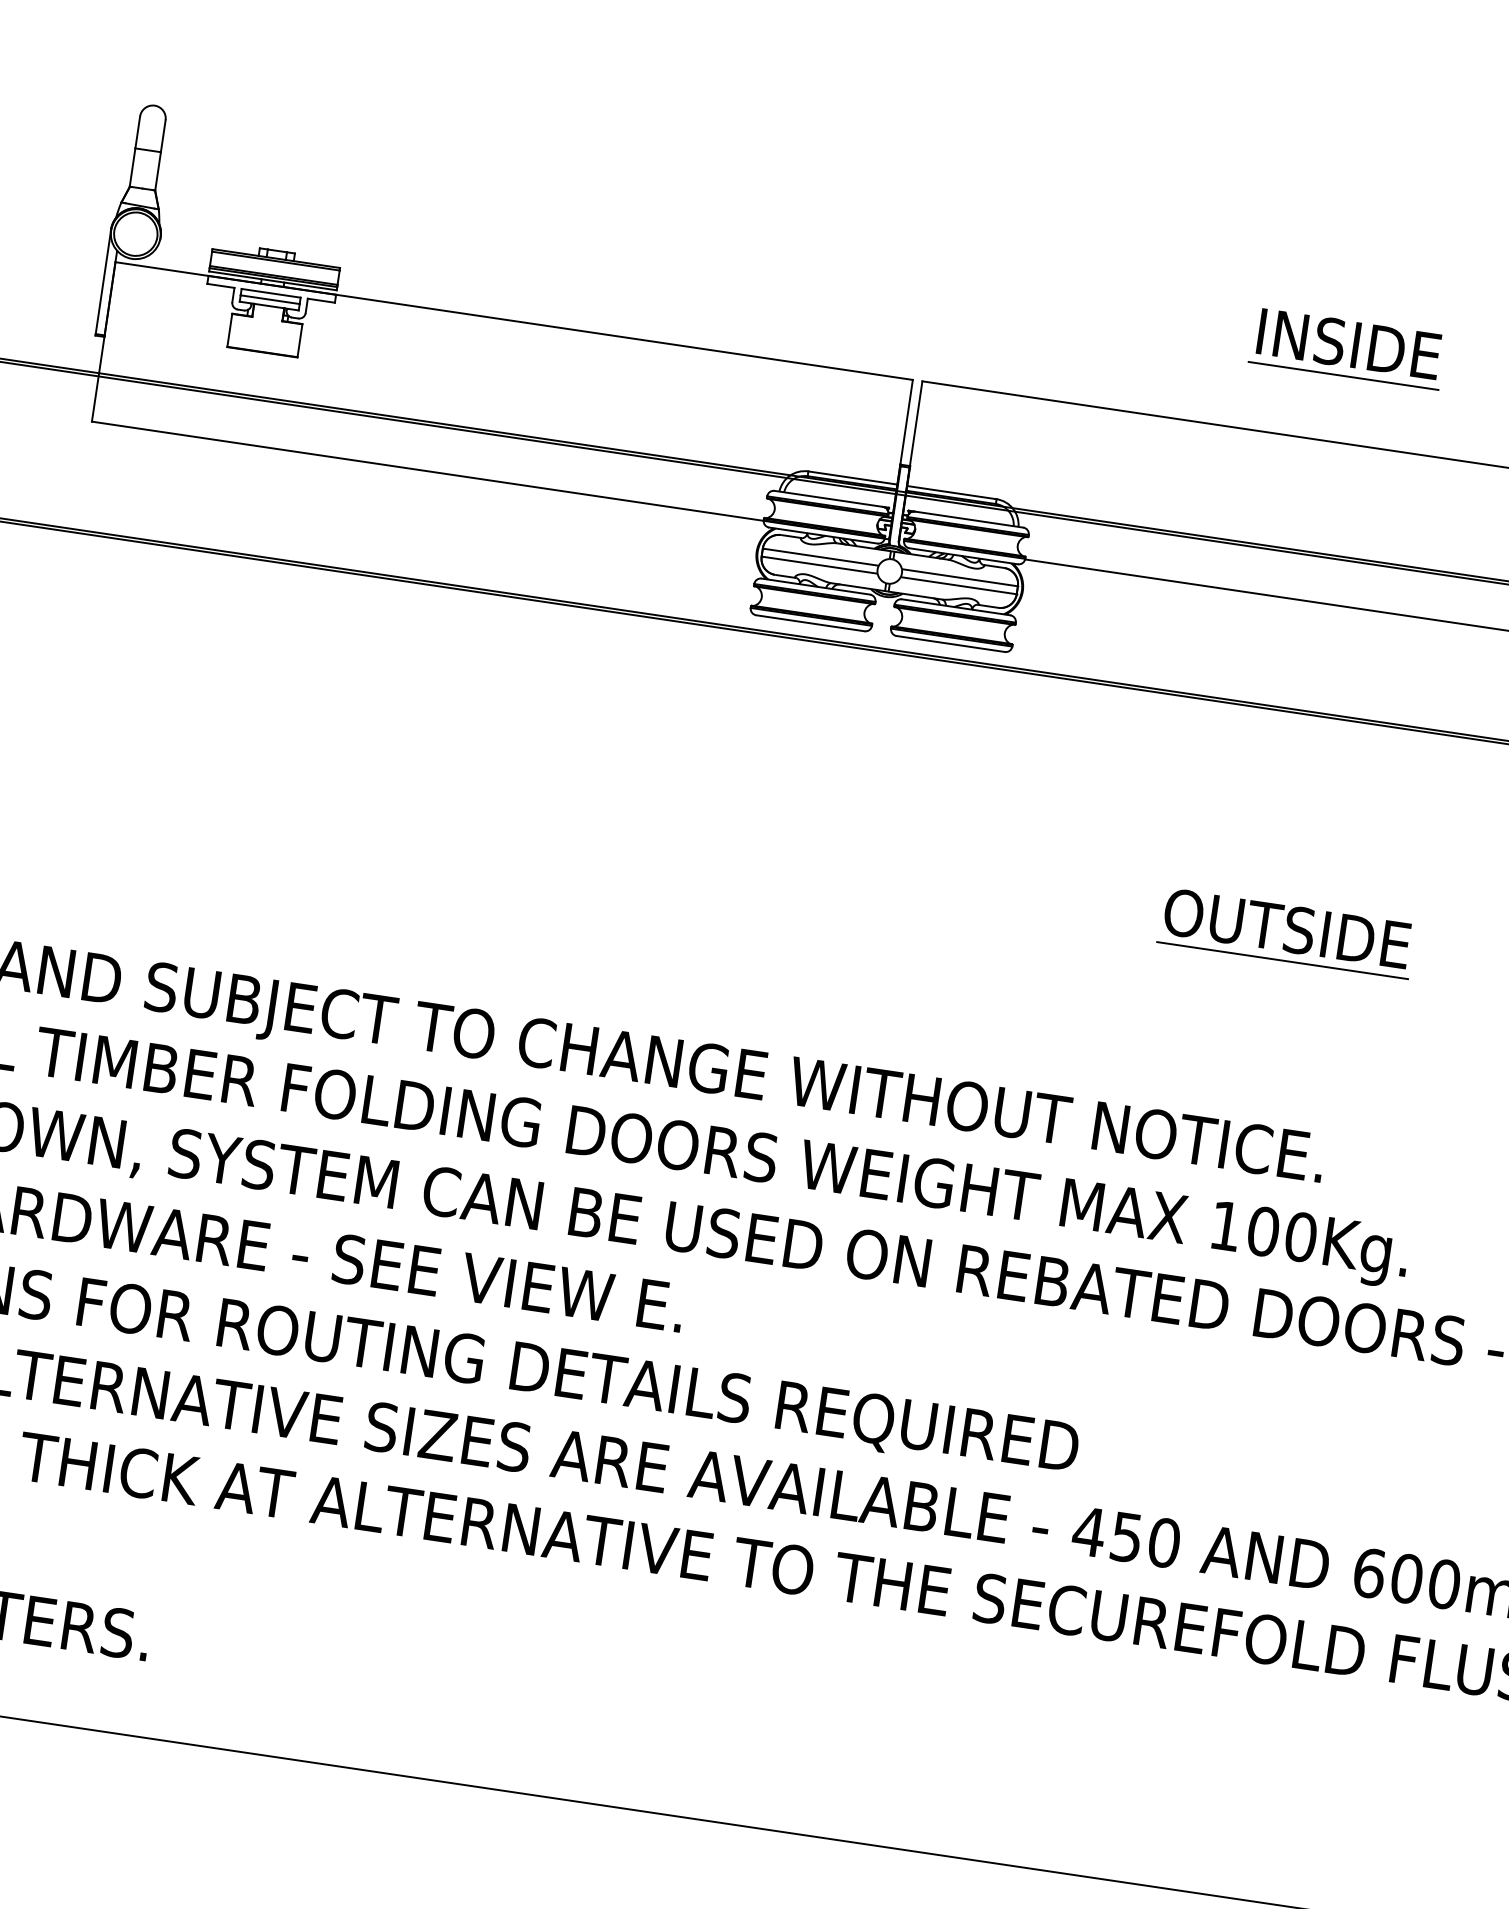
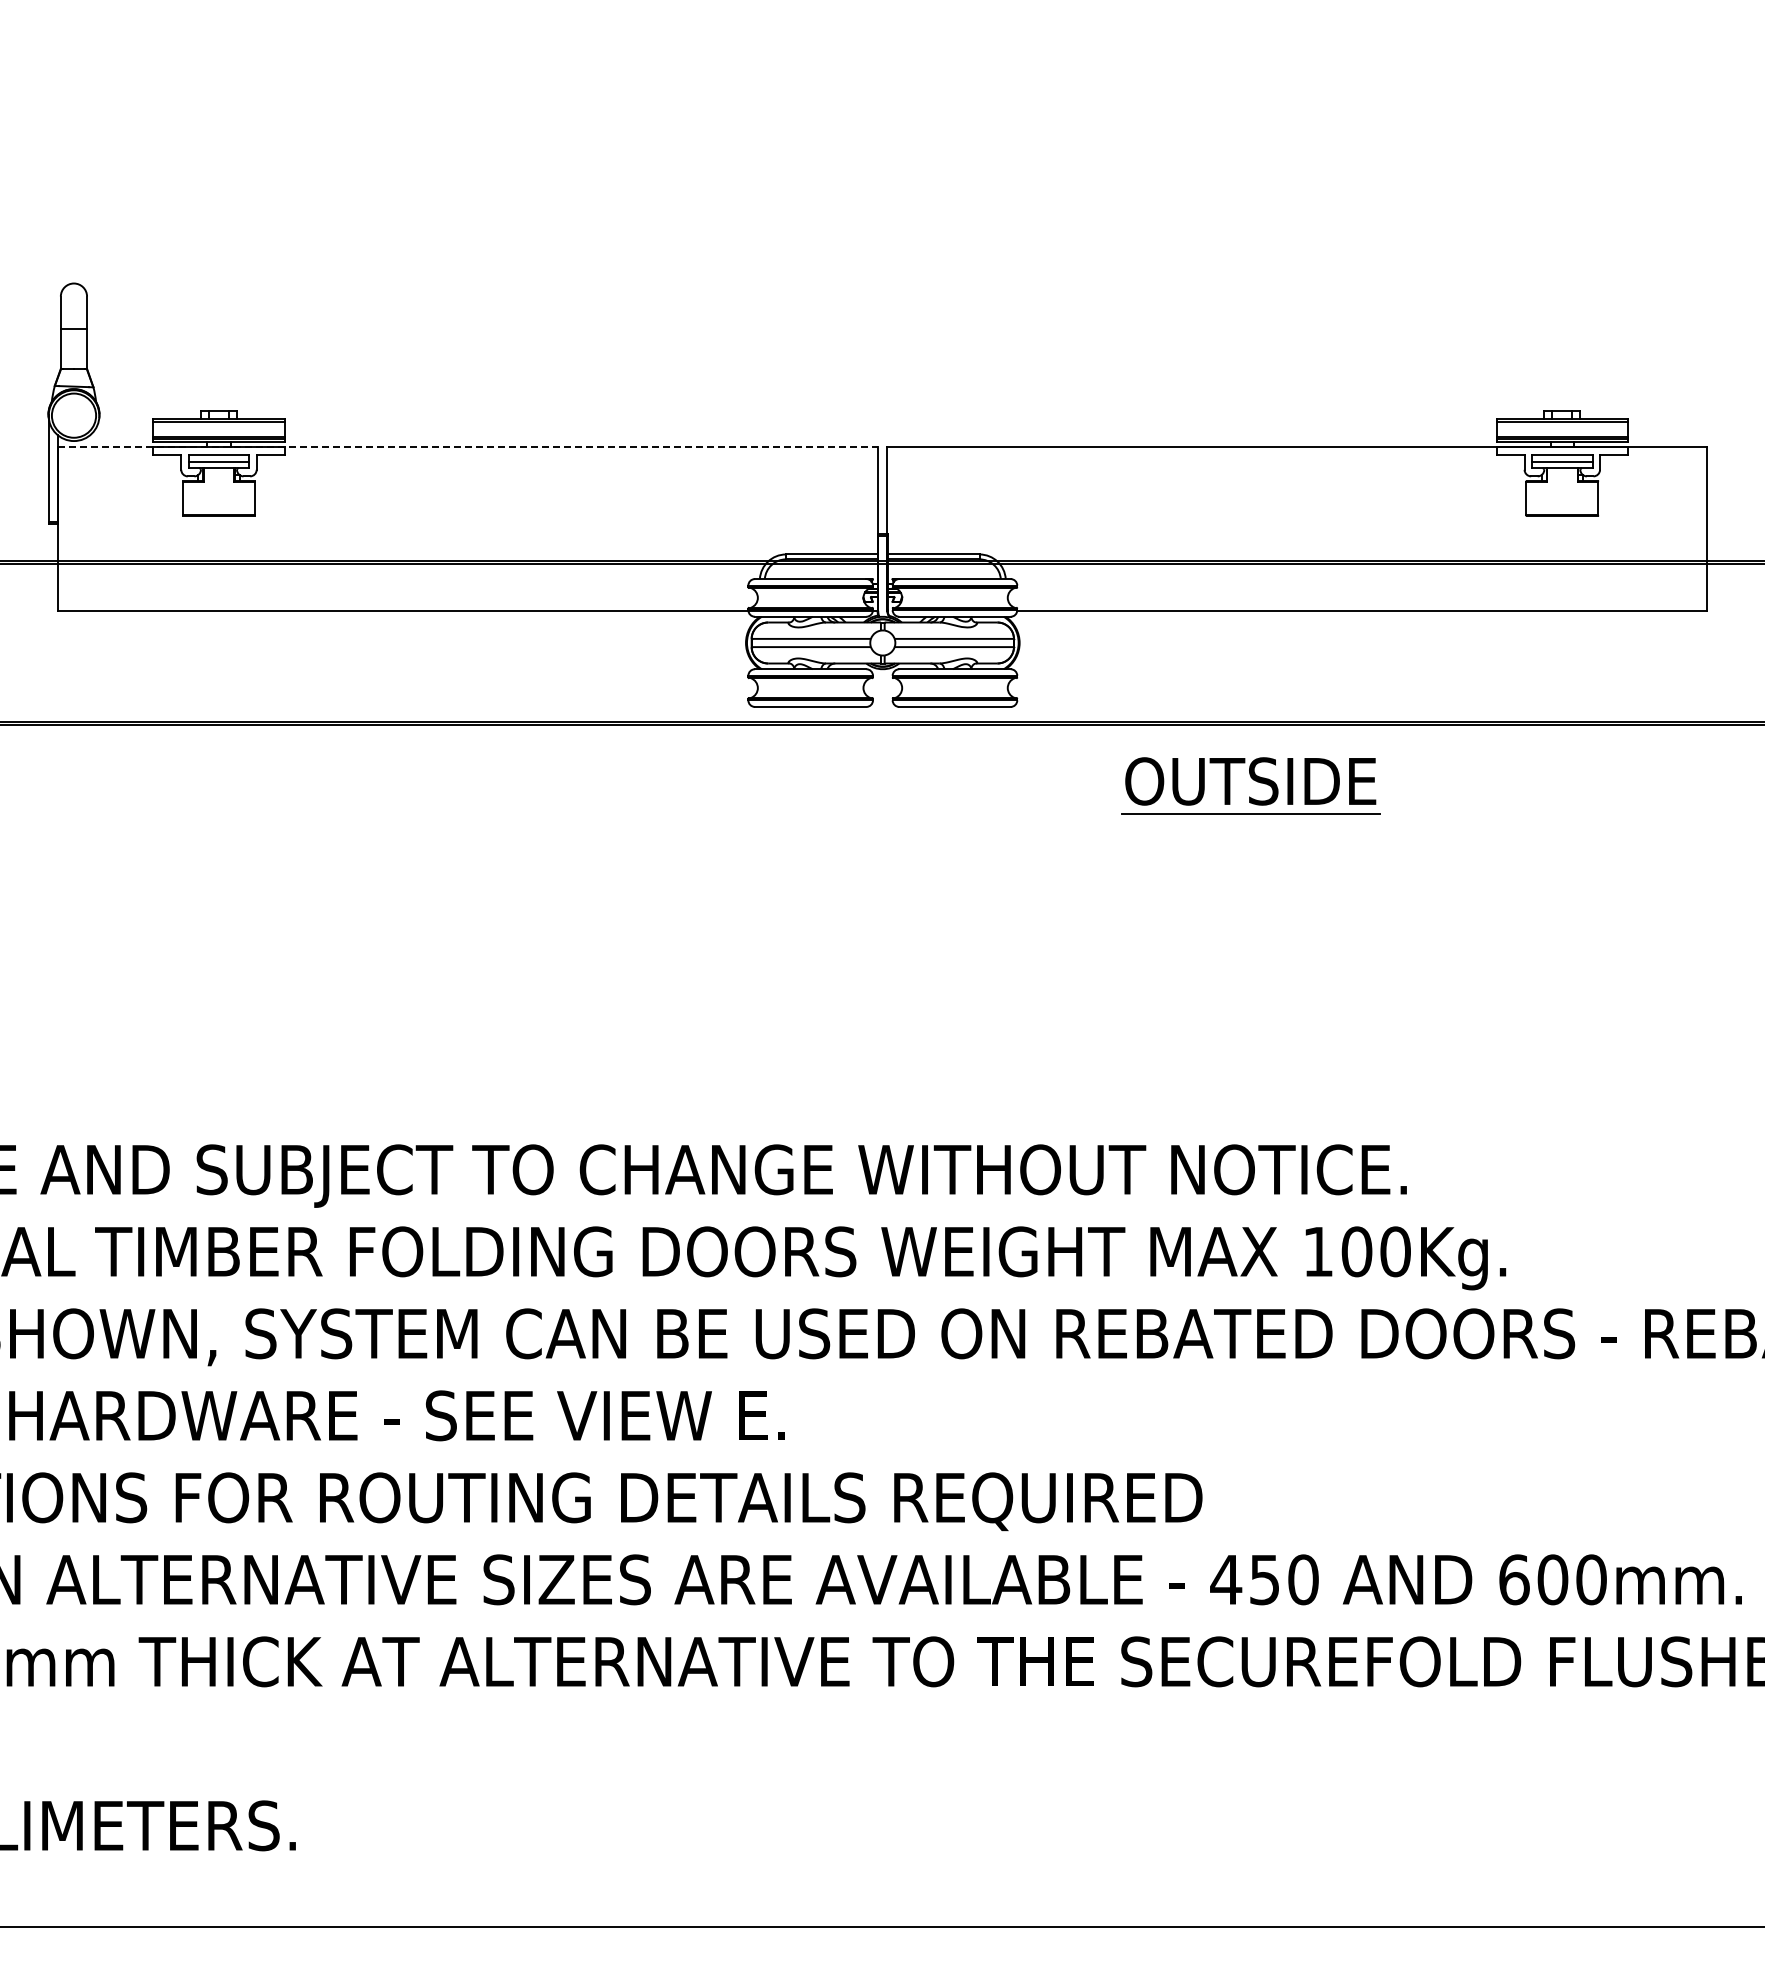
line: (514, 320) -> (467, 446), solid -> dashed
part: (1347, 348) -> (1310, 350), removed
part: (1286, 932) -> (1250, 785), moved

